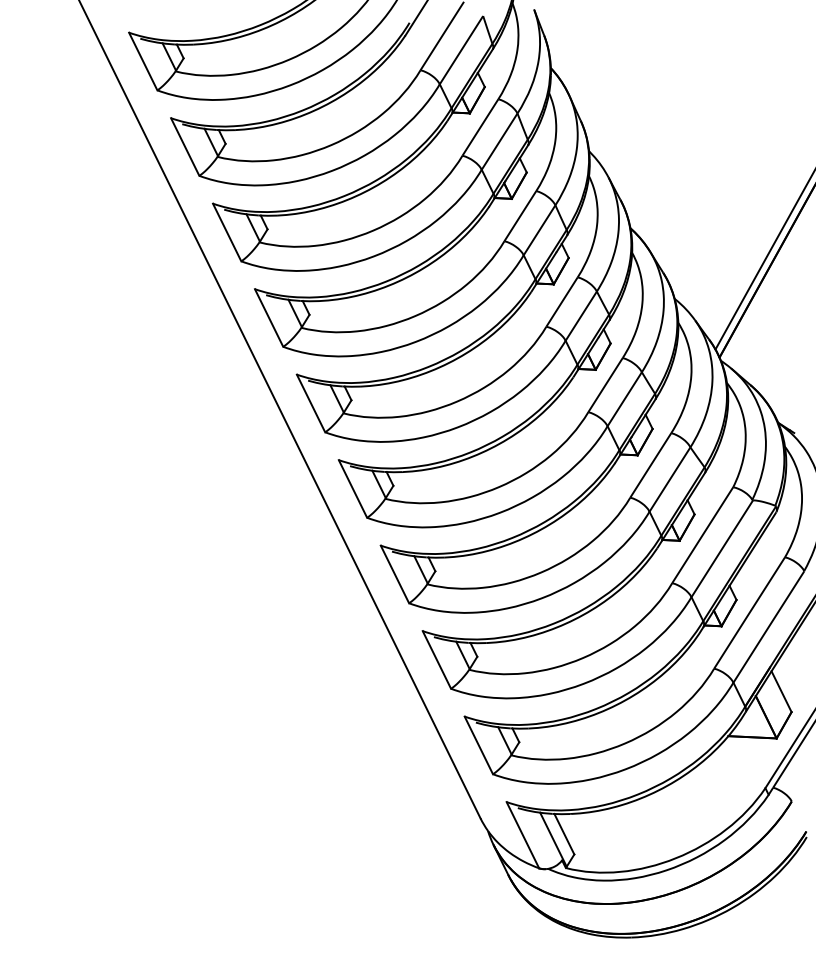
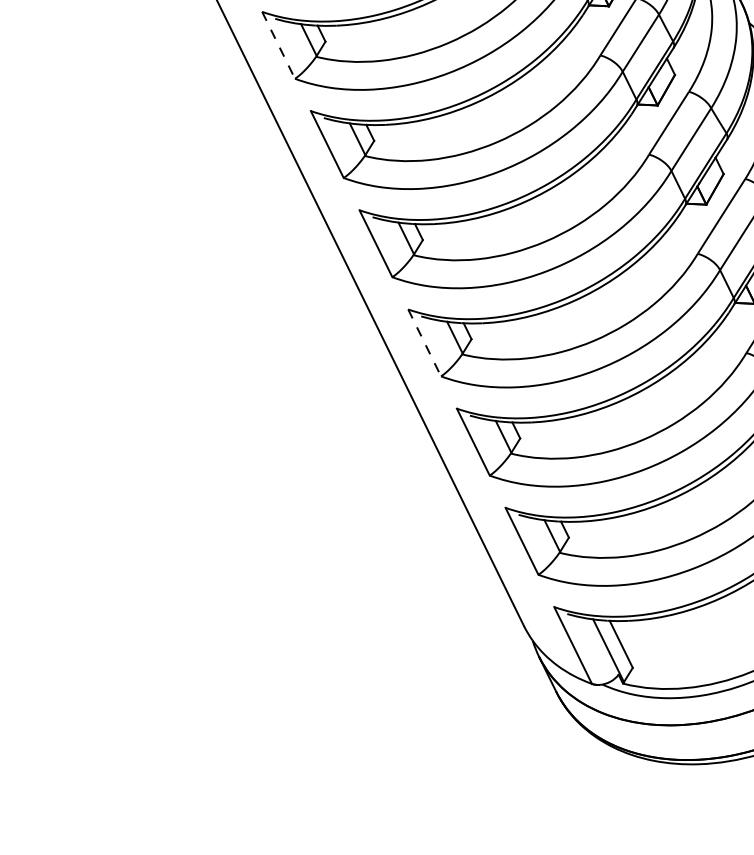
line: (269, 318) -> (279, 45), solid -> dashed
line: (395, 574) -> (425, 342), solid -> dashed

